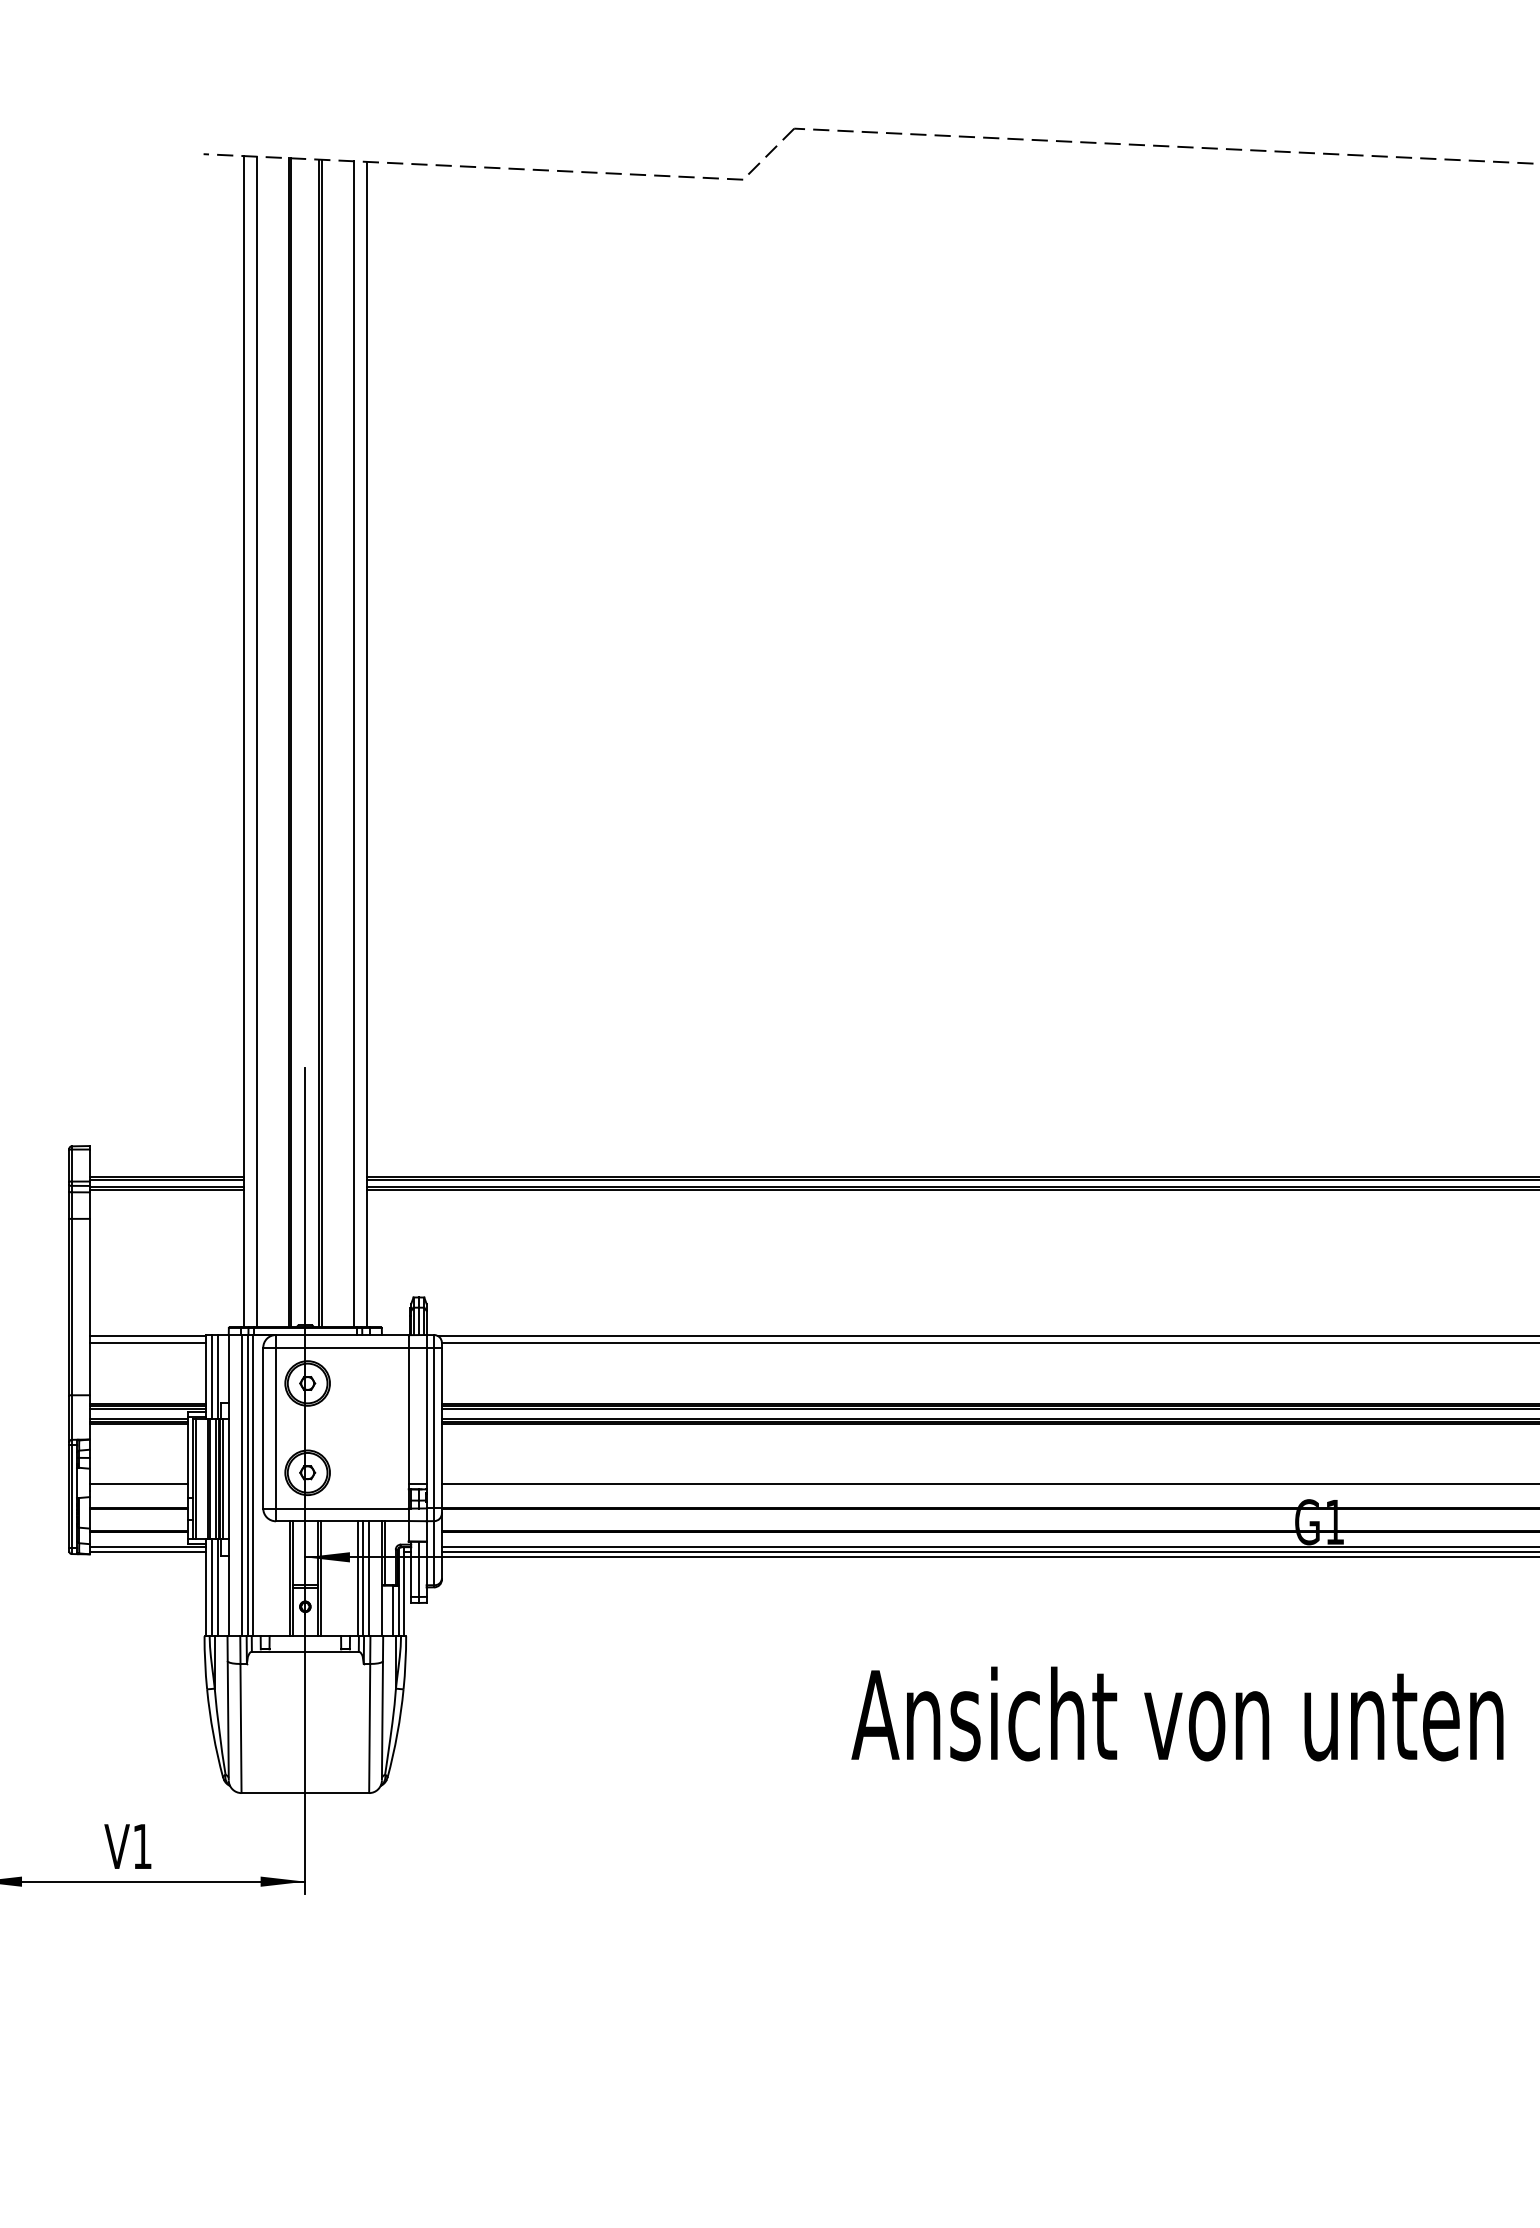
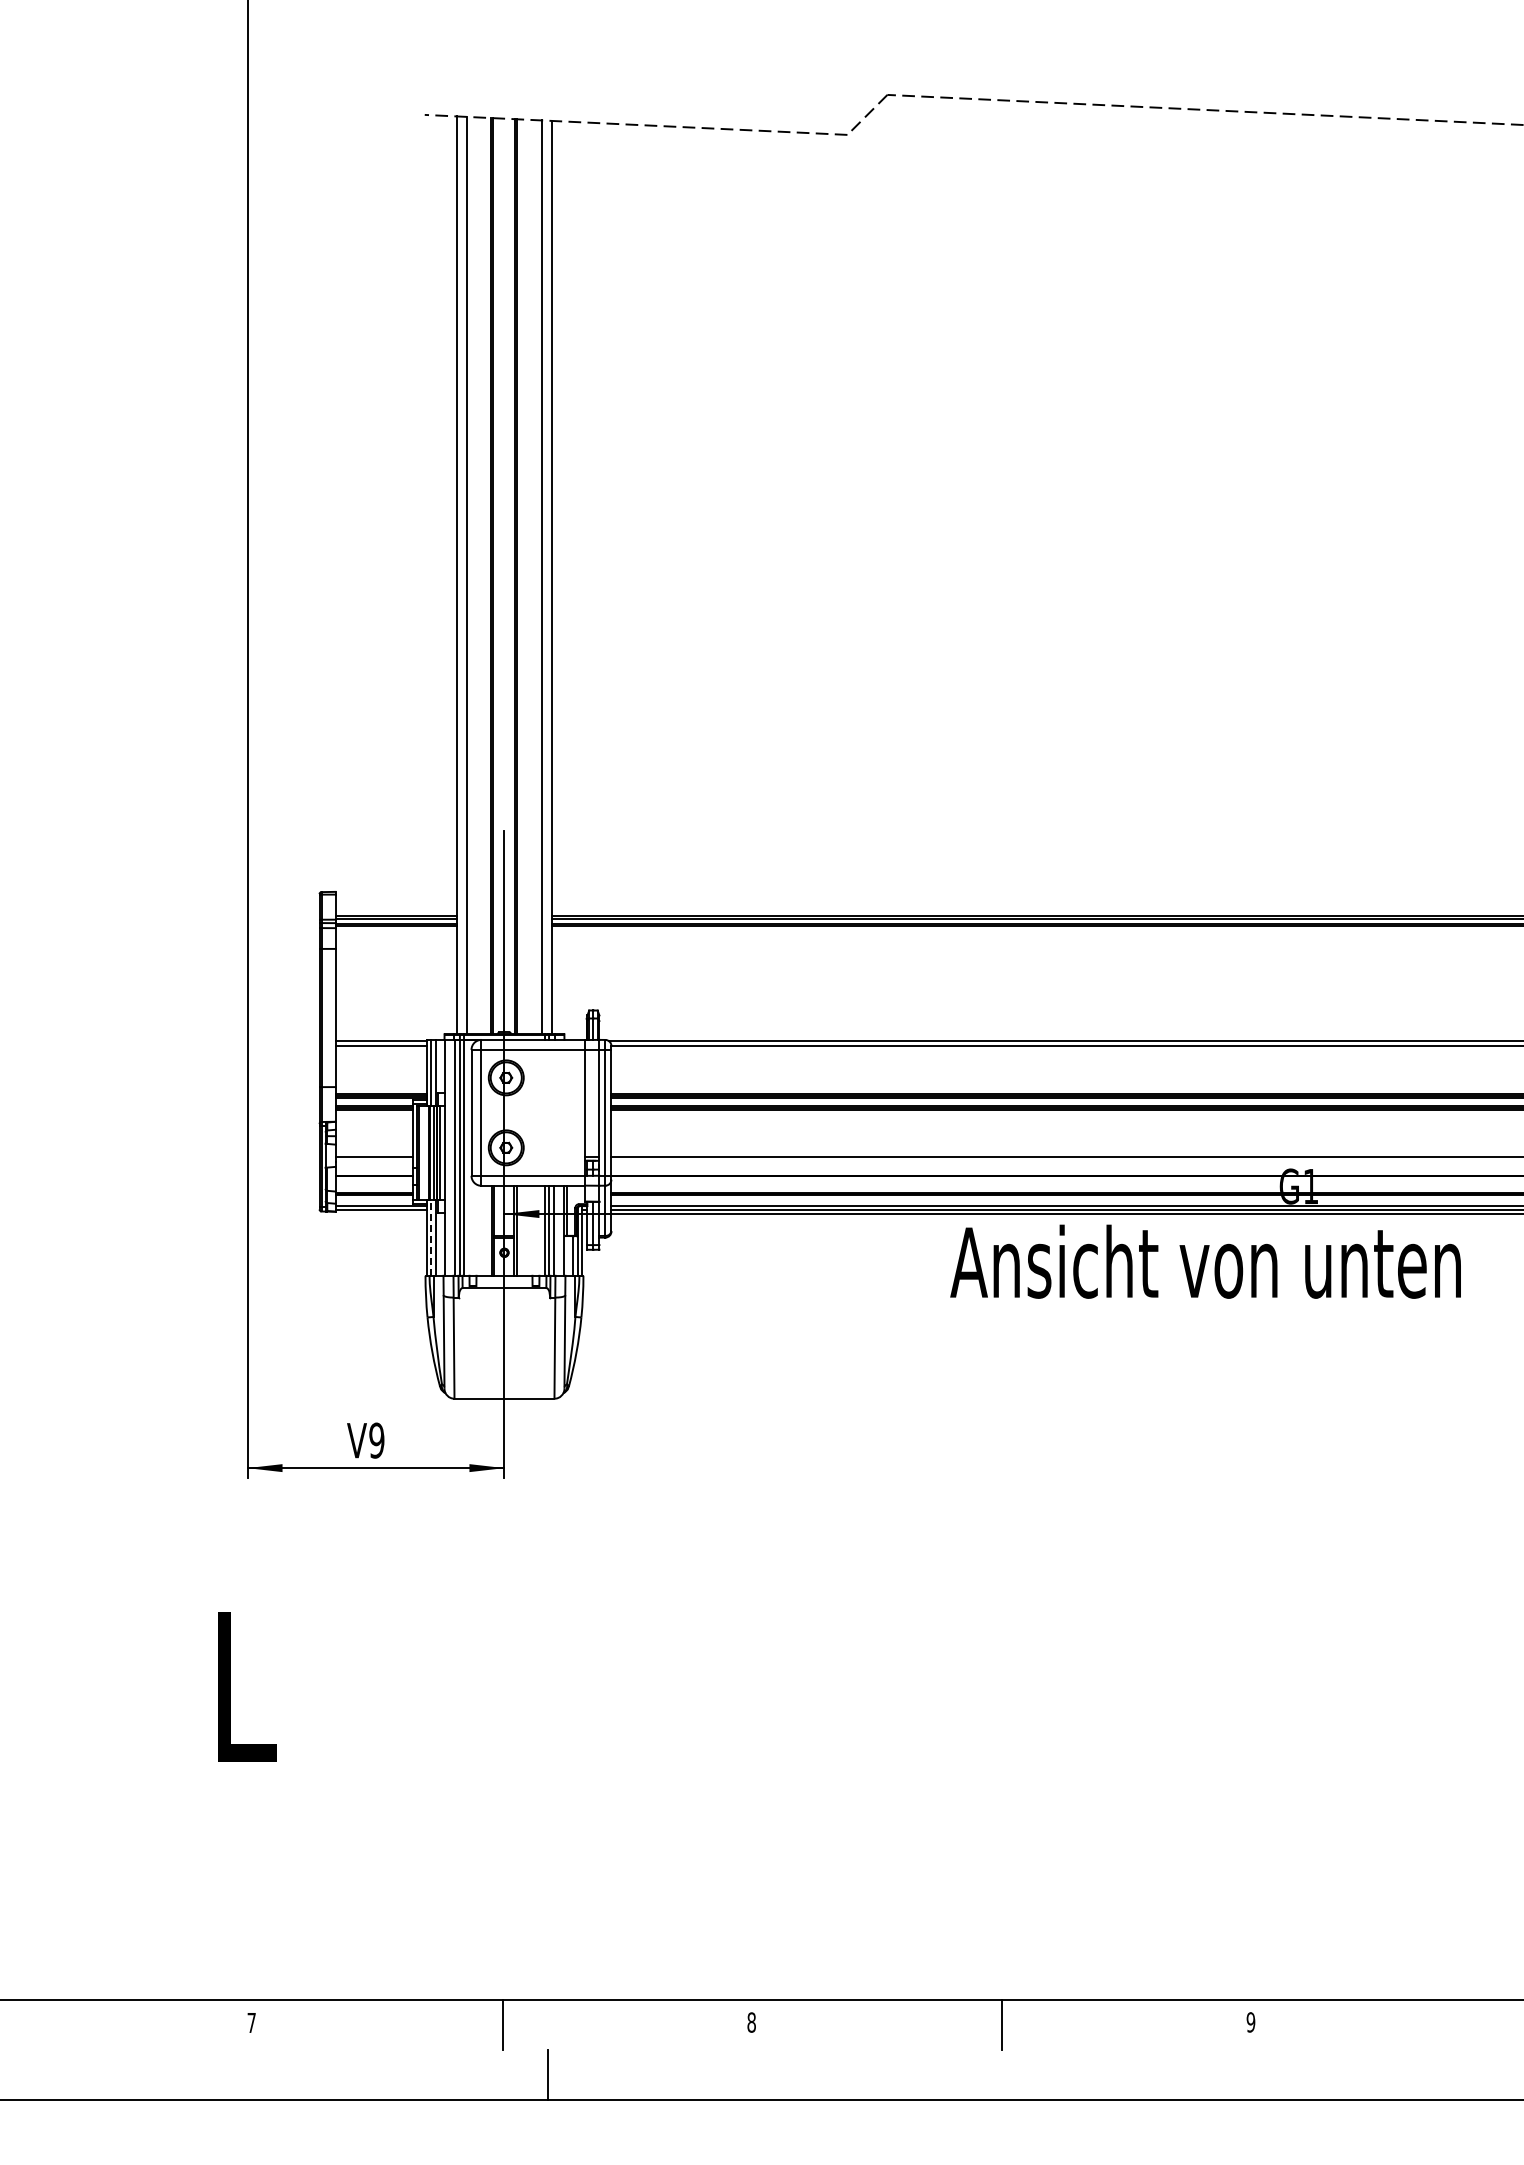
line: (212, 1587) -> (431, 1237), solid -> dashed
text: (1177, 1713) -> (1205, 1261), moved
text: (141, 1846) -> (376, 1440), V1 -> V9

